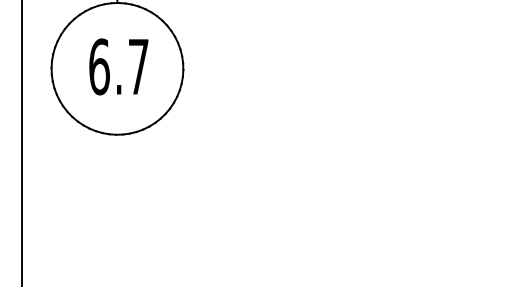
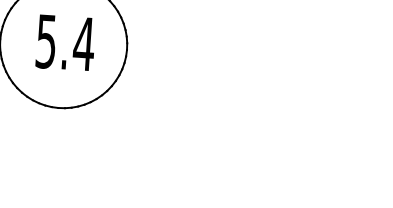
text: (119, 66) -> (65, 42), 6.7 -> 5.4

